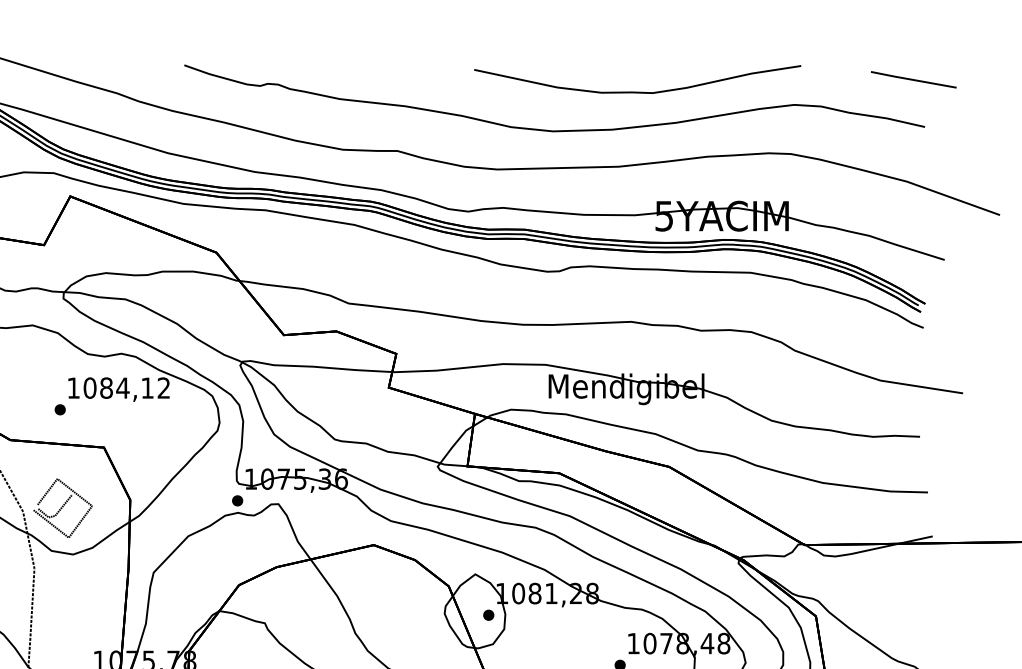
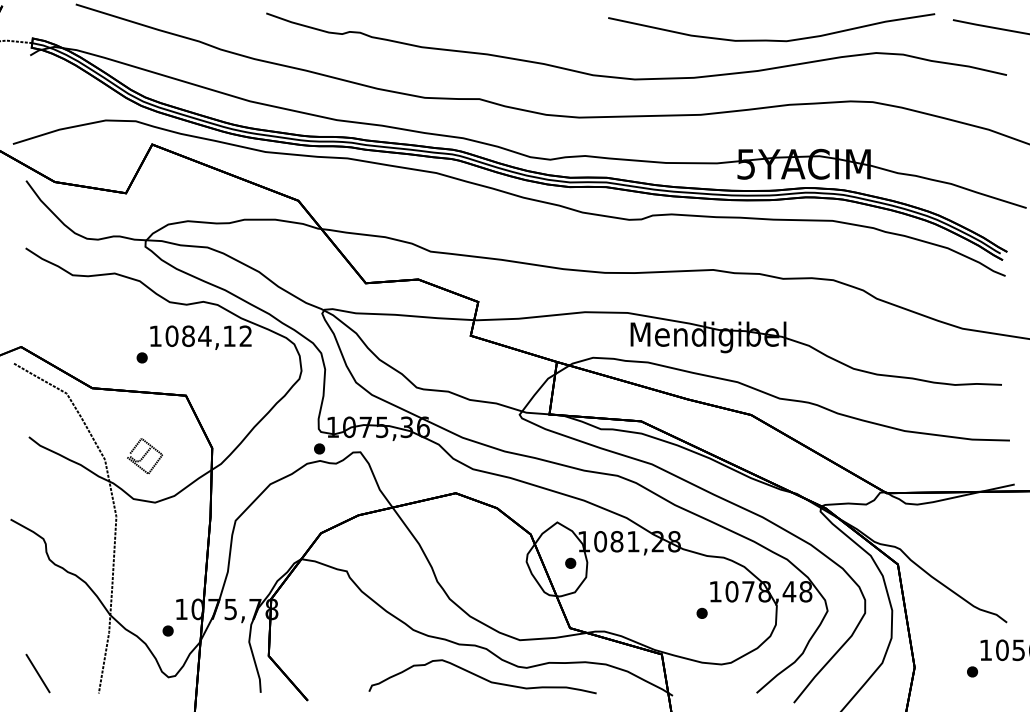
curve: (637, 91) -> (771, 39), moved
part: (62, 507) -> (144, 455), size x0.6

